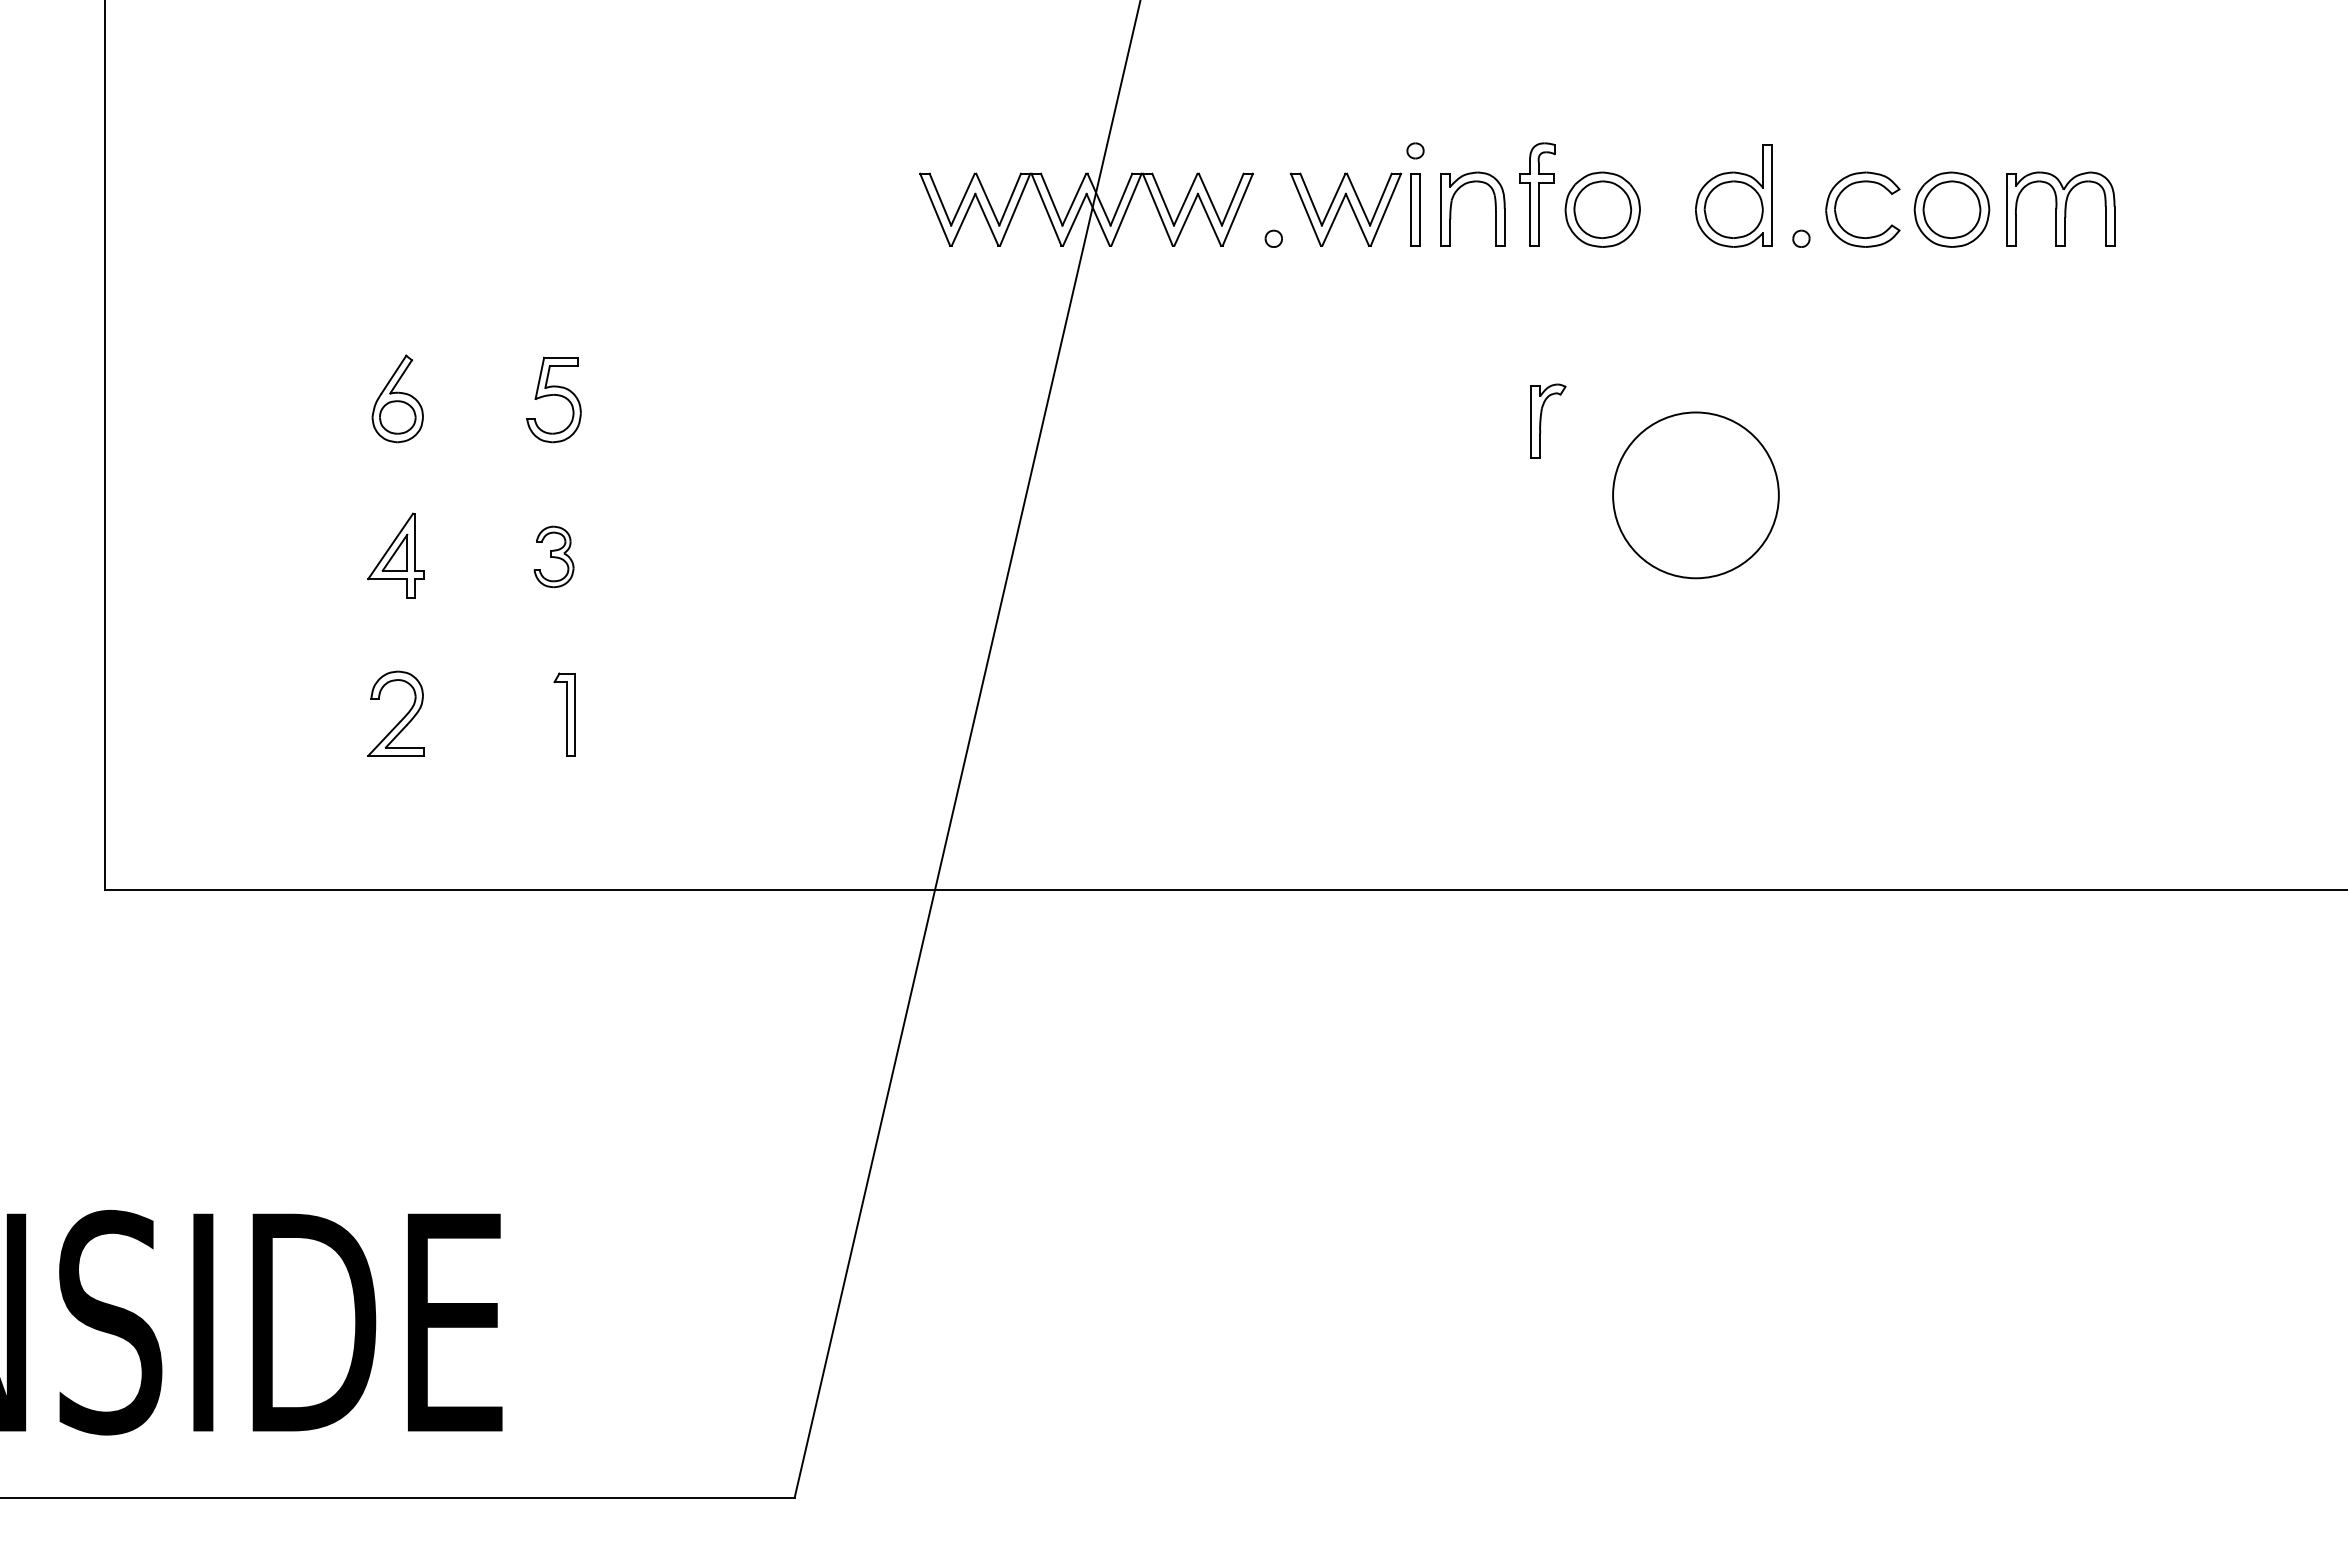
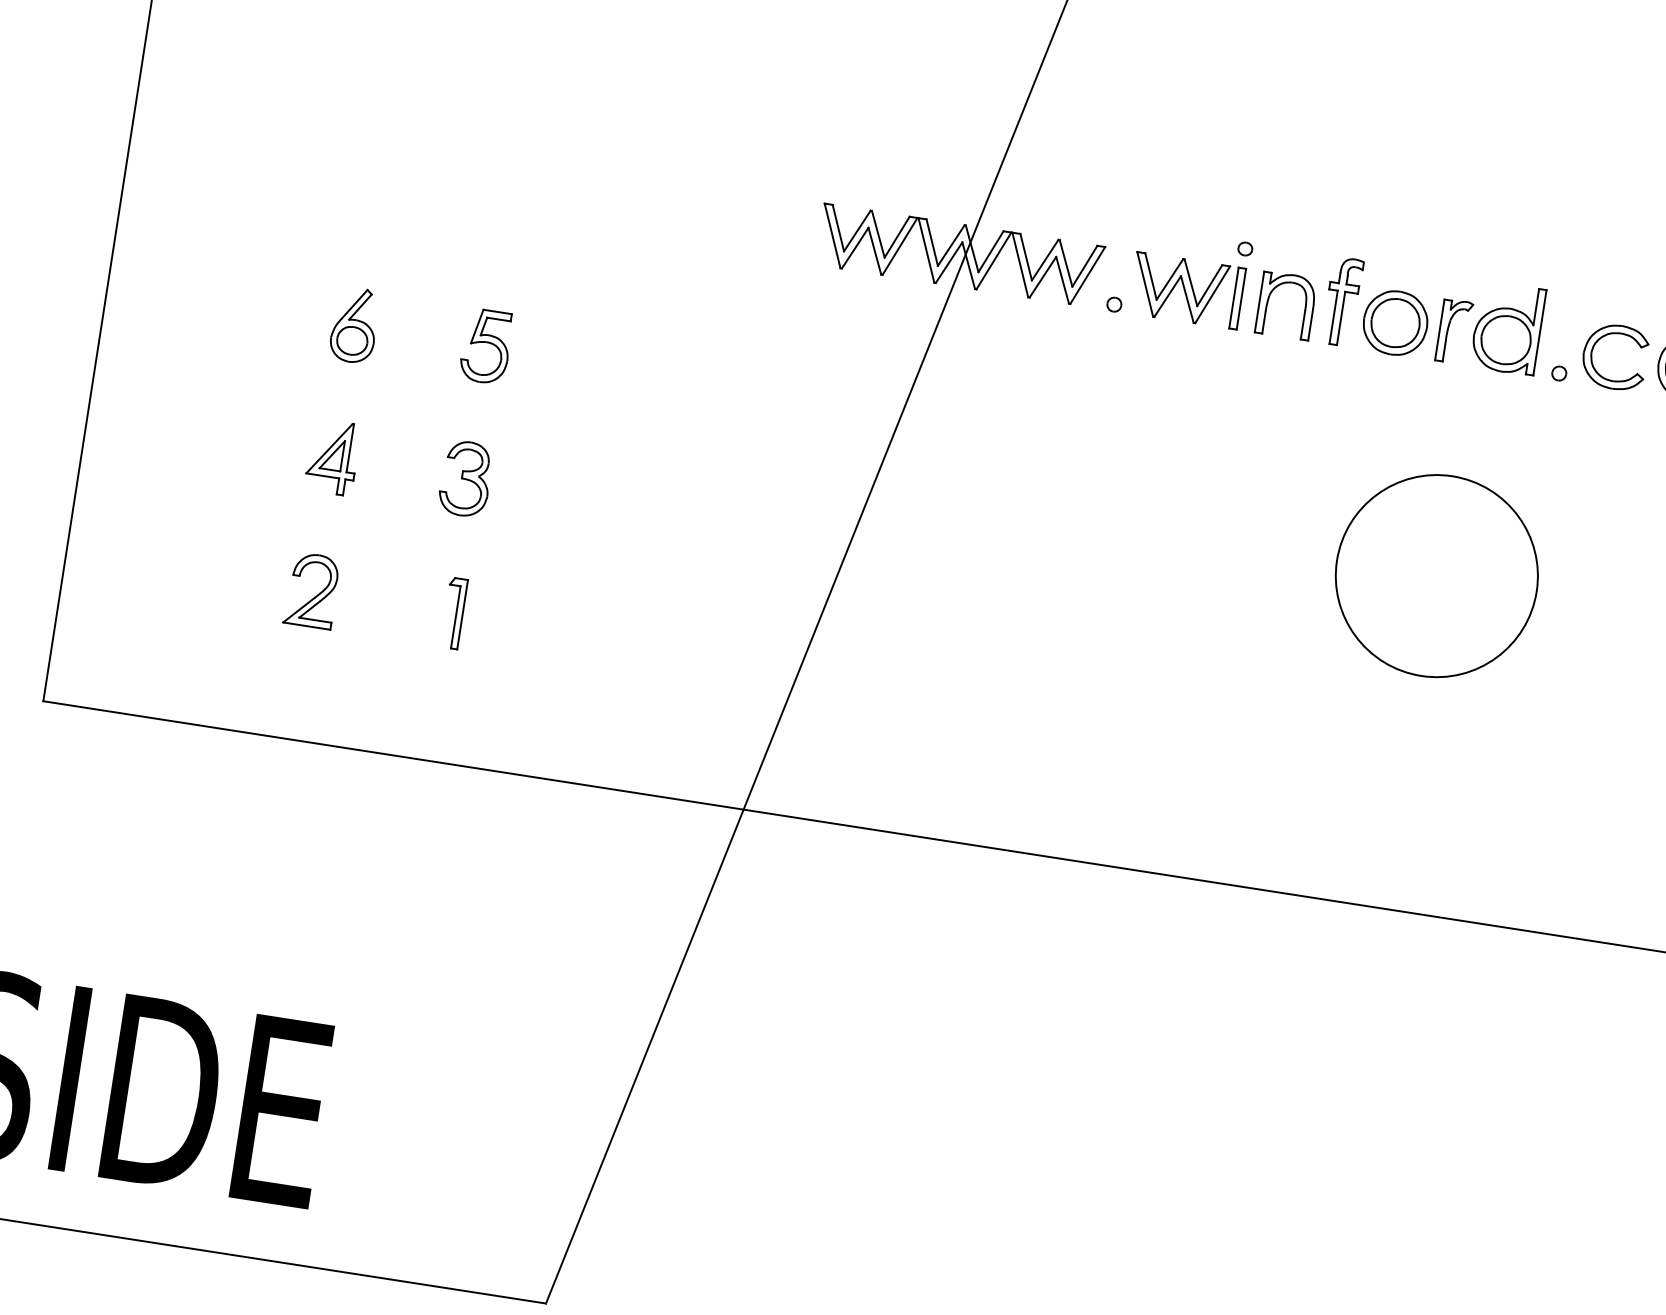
part: (1541, 420) -> (1448, 330), moved
circle: (1695, 494) -> (1436, 575), size x1.43
part: (553, 556) -> (465, 478), size x1.43

